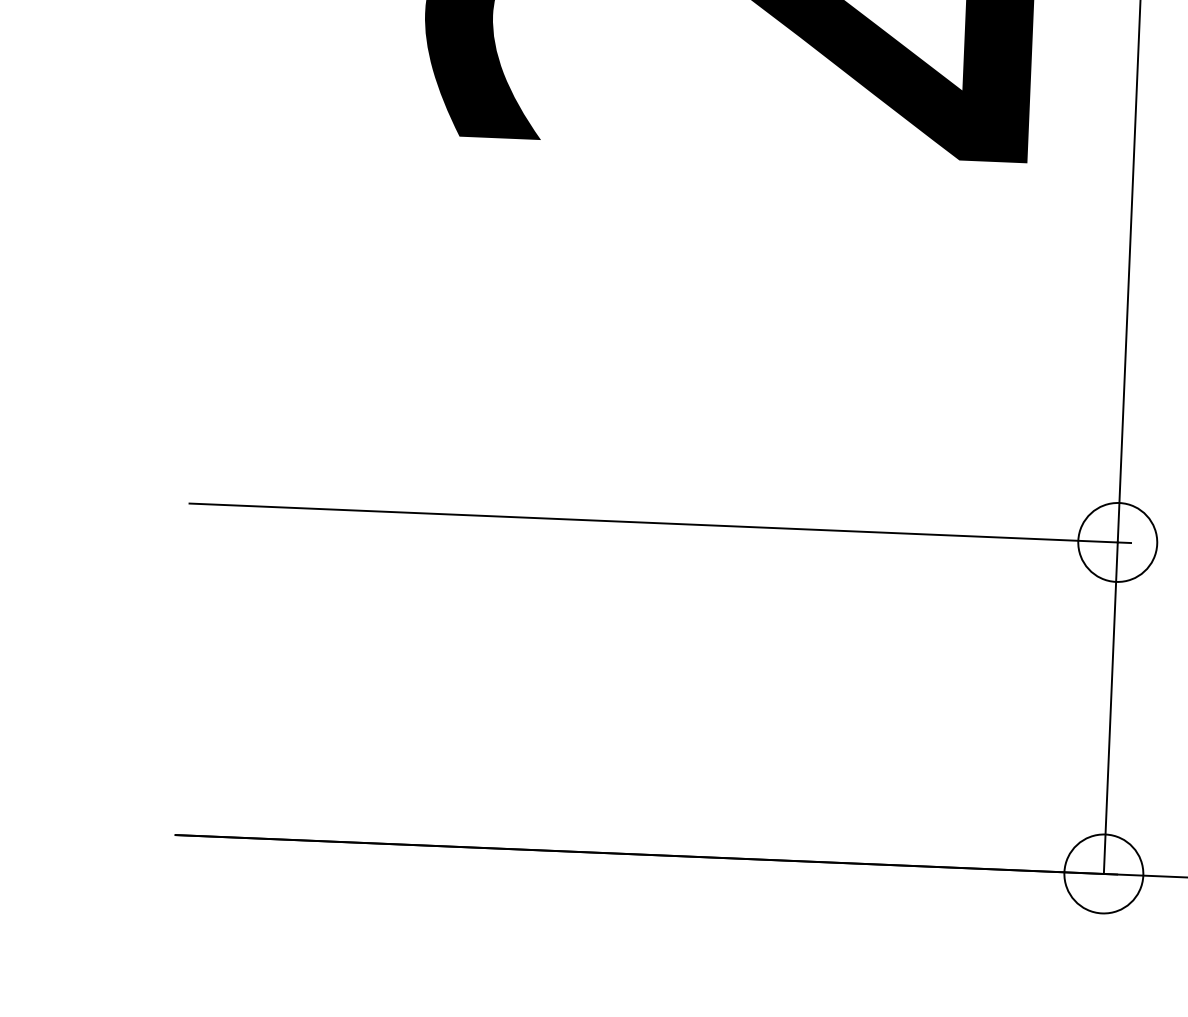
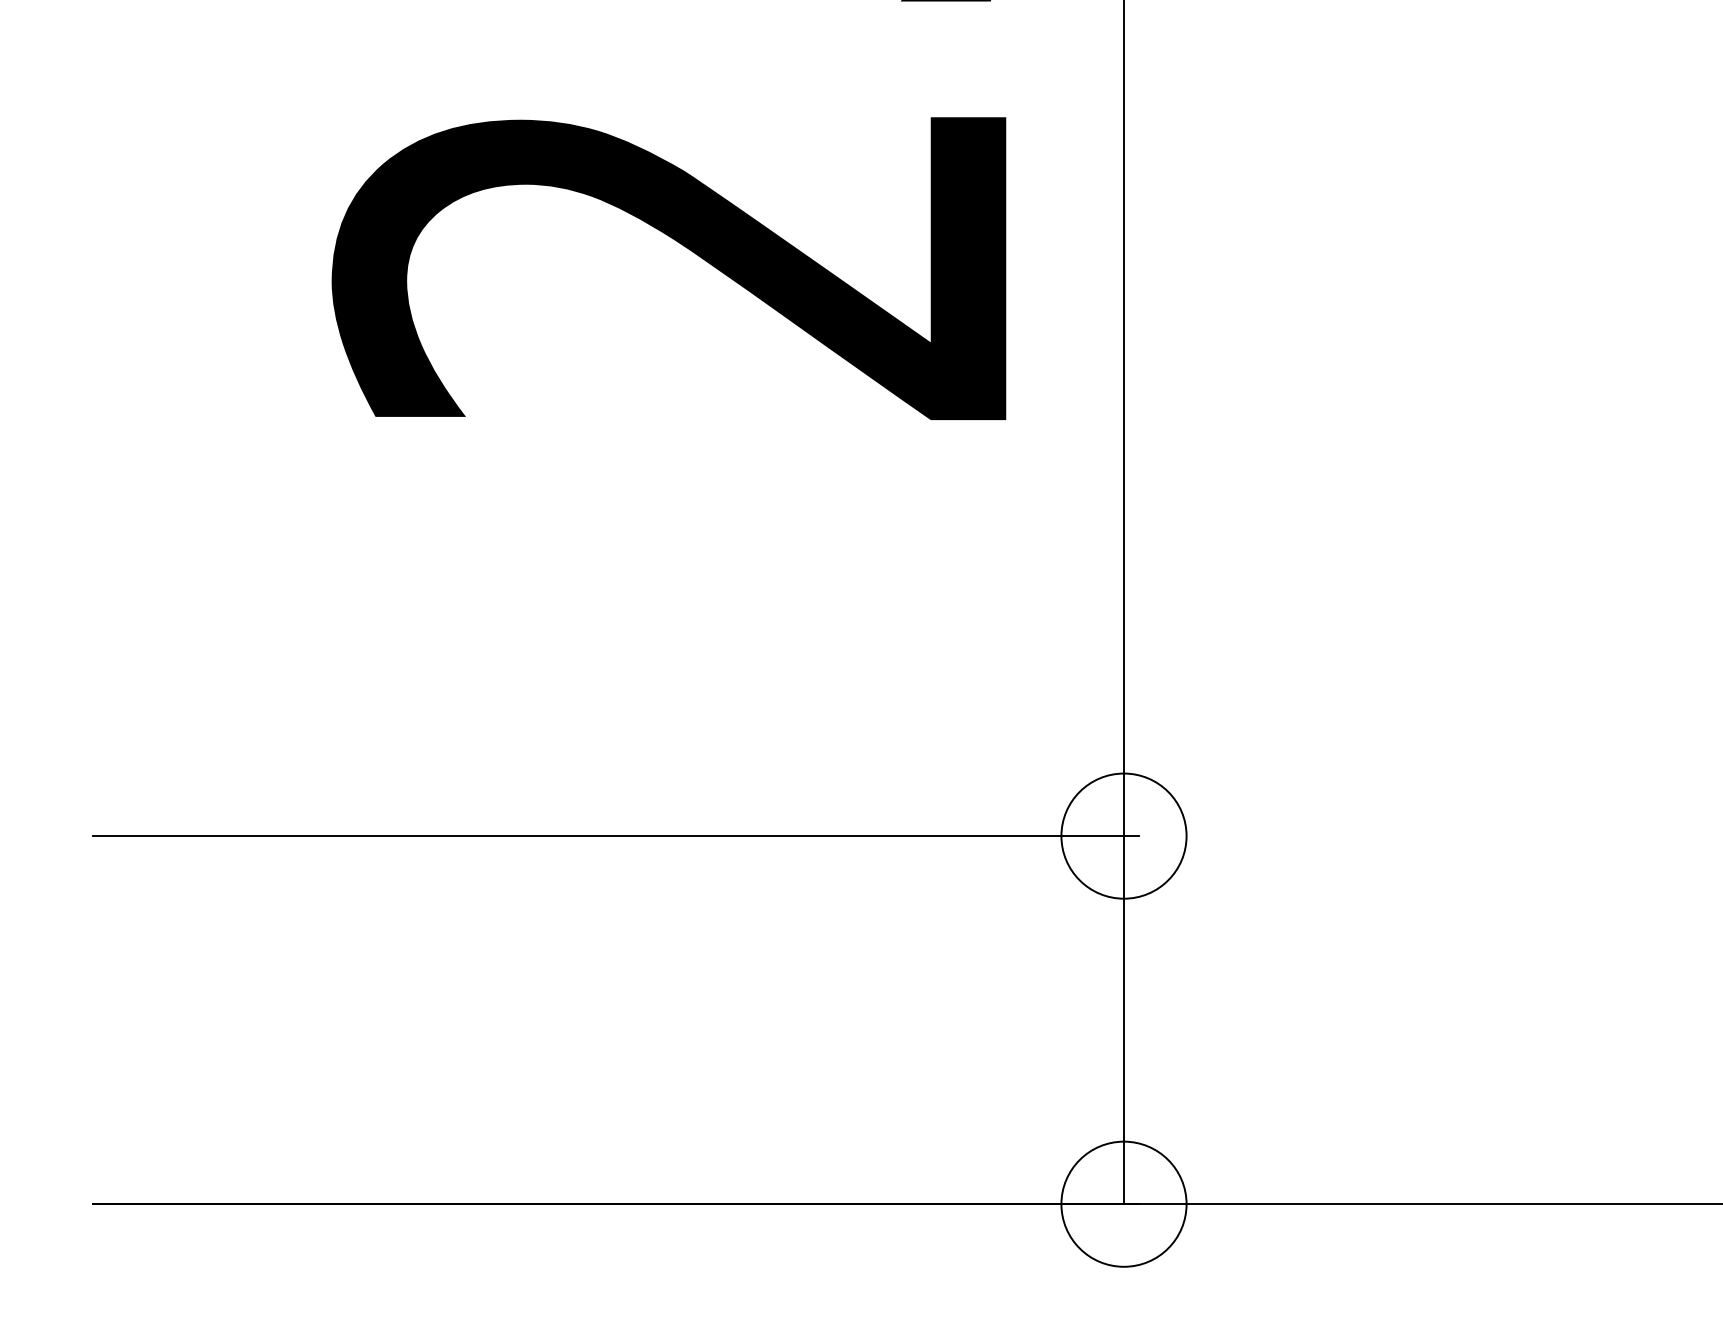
circle: (1117, 541) -> (1123, 835), size x1.43
circle: (1103, 873) -> (1123, 1203), size x1.43

